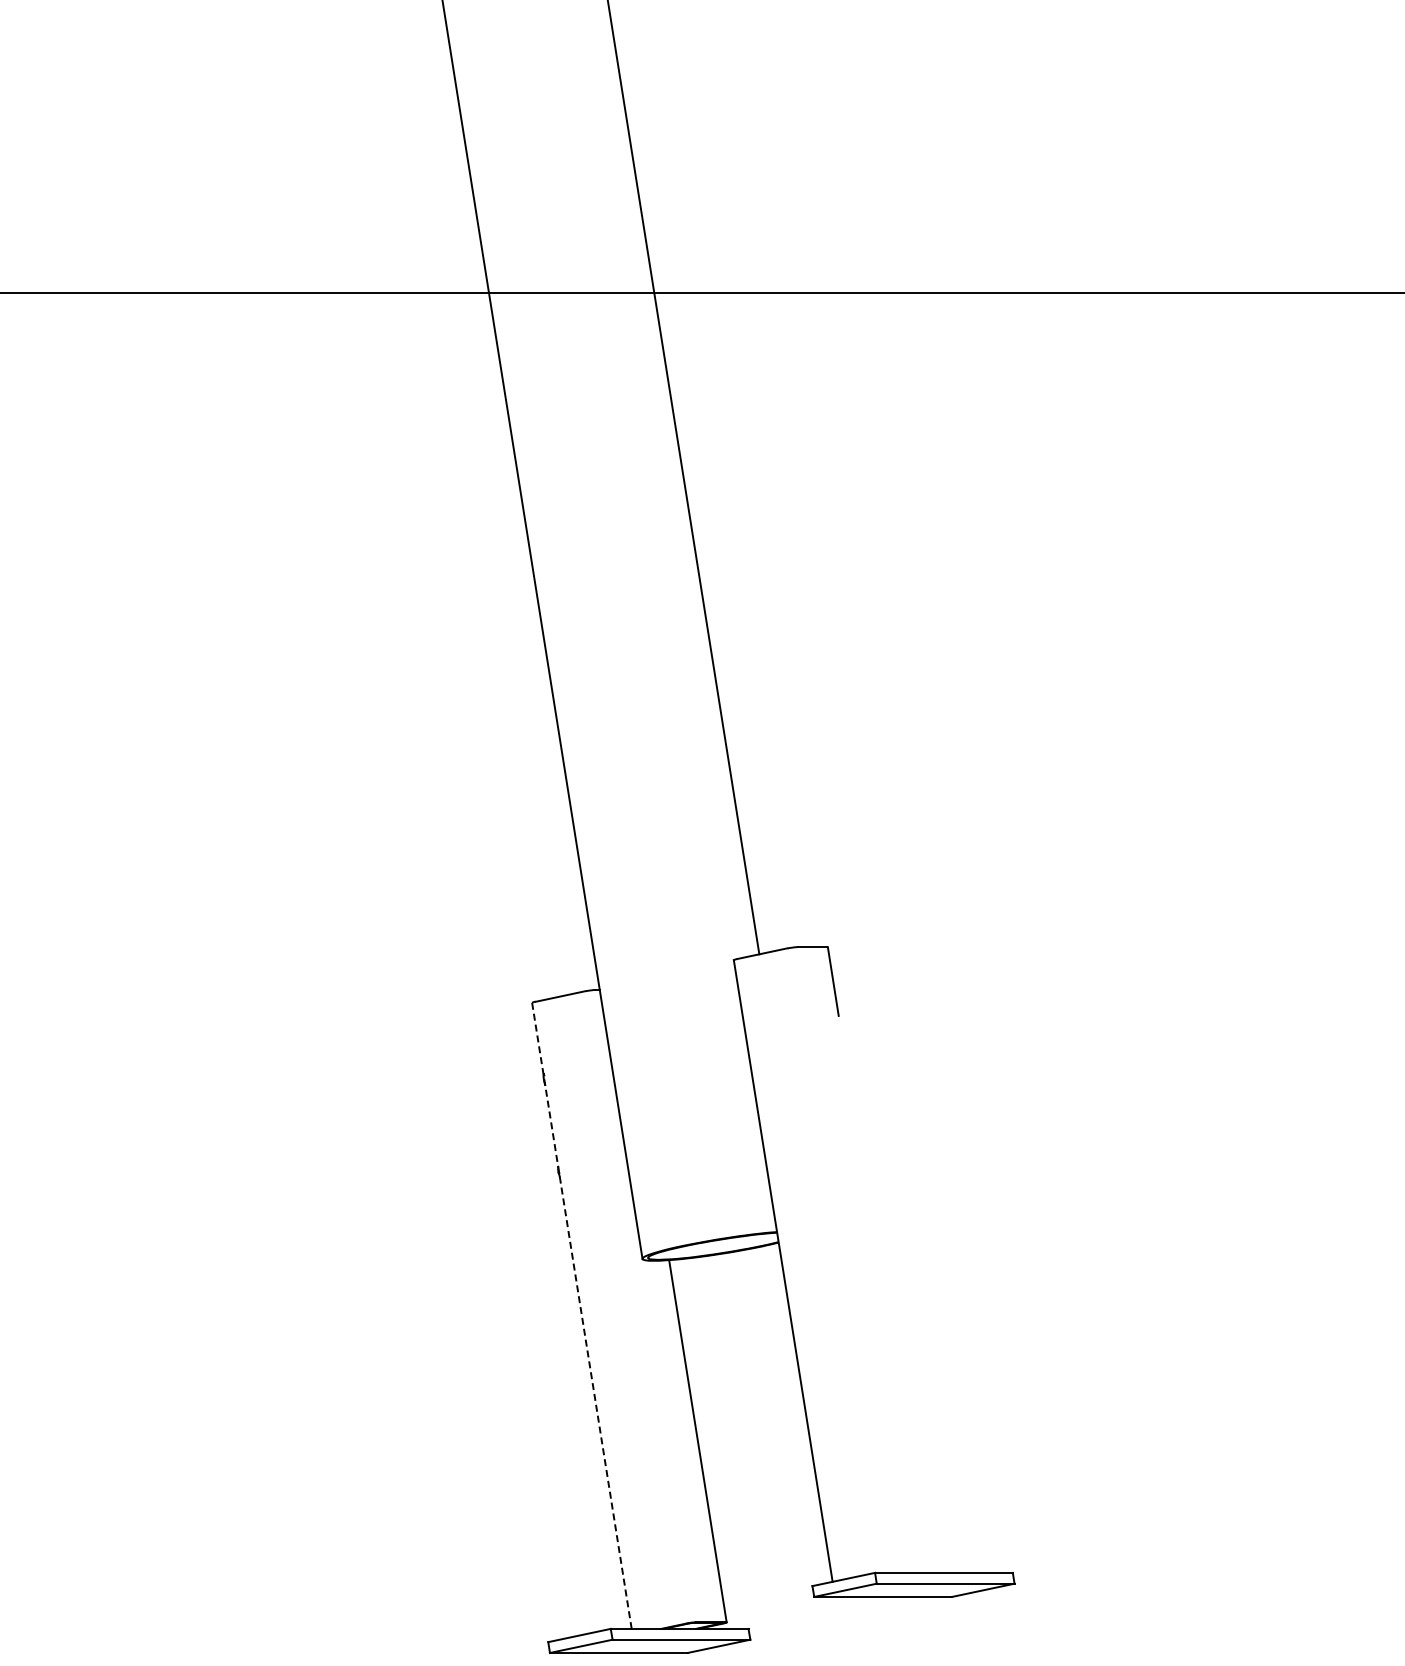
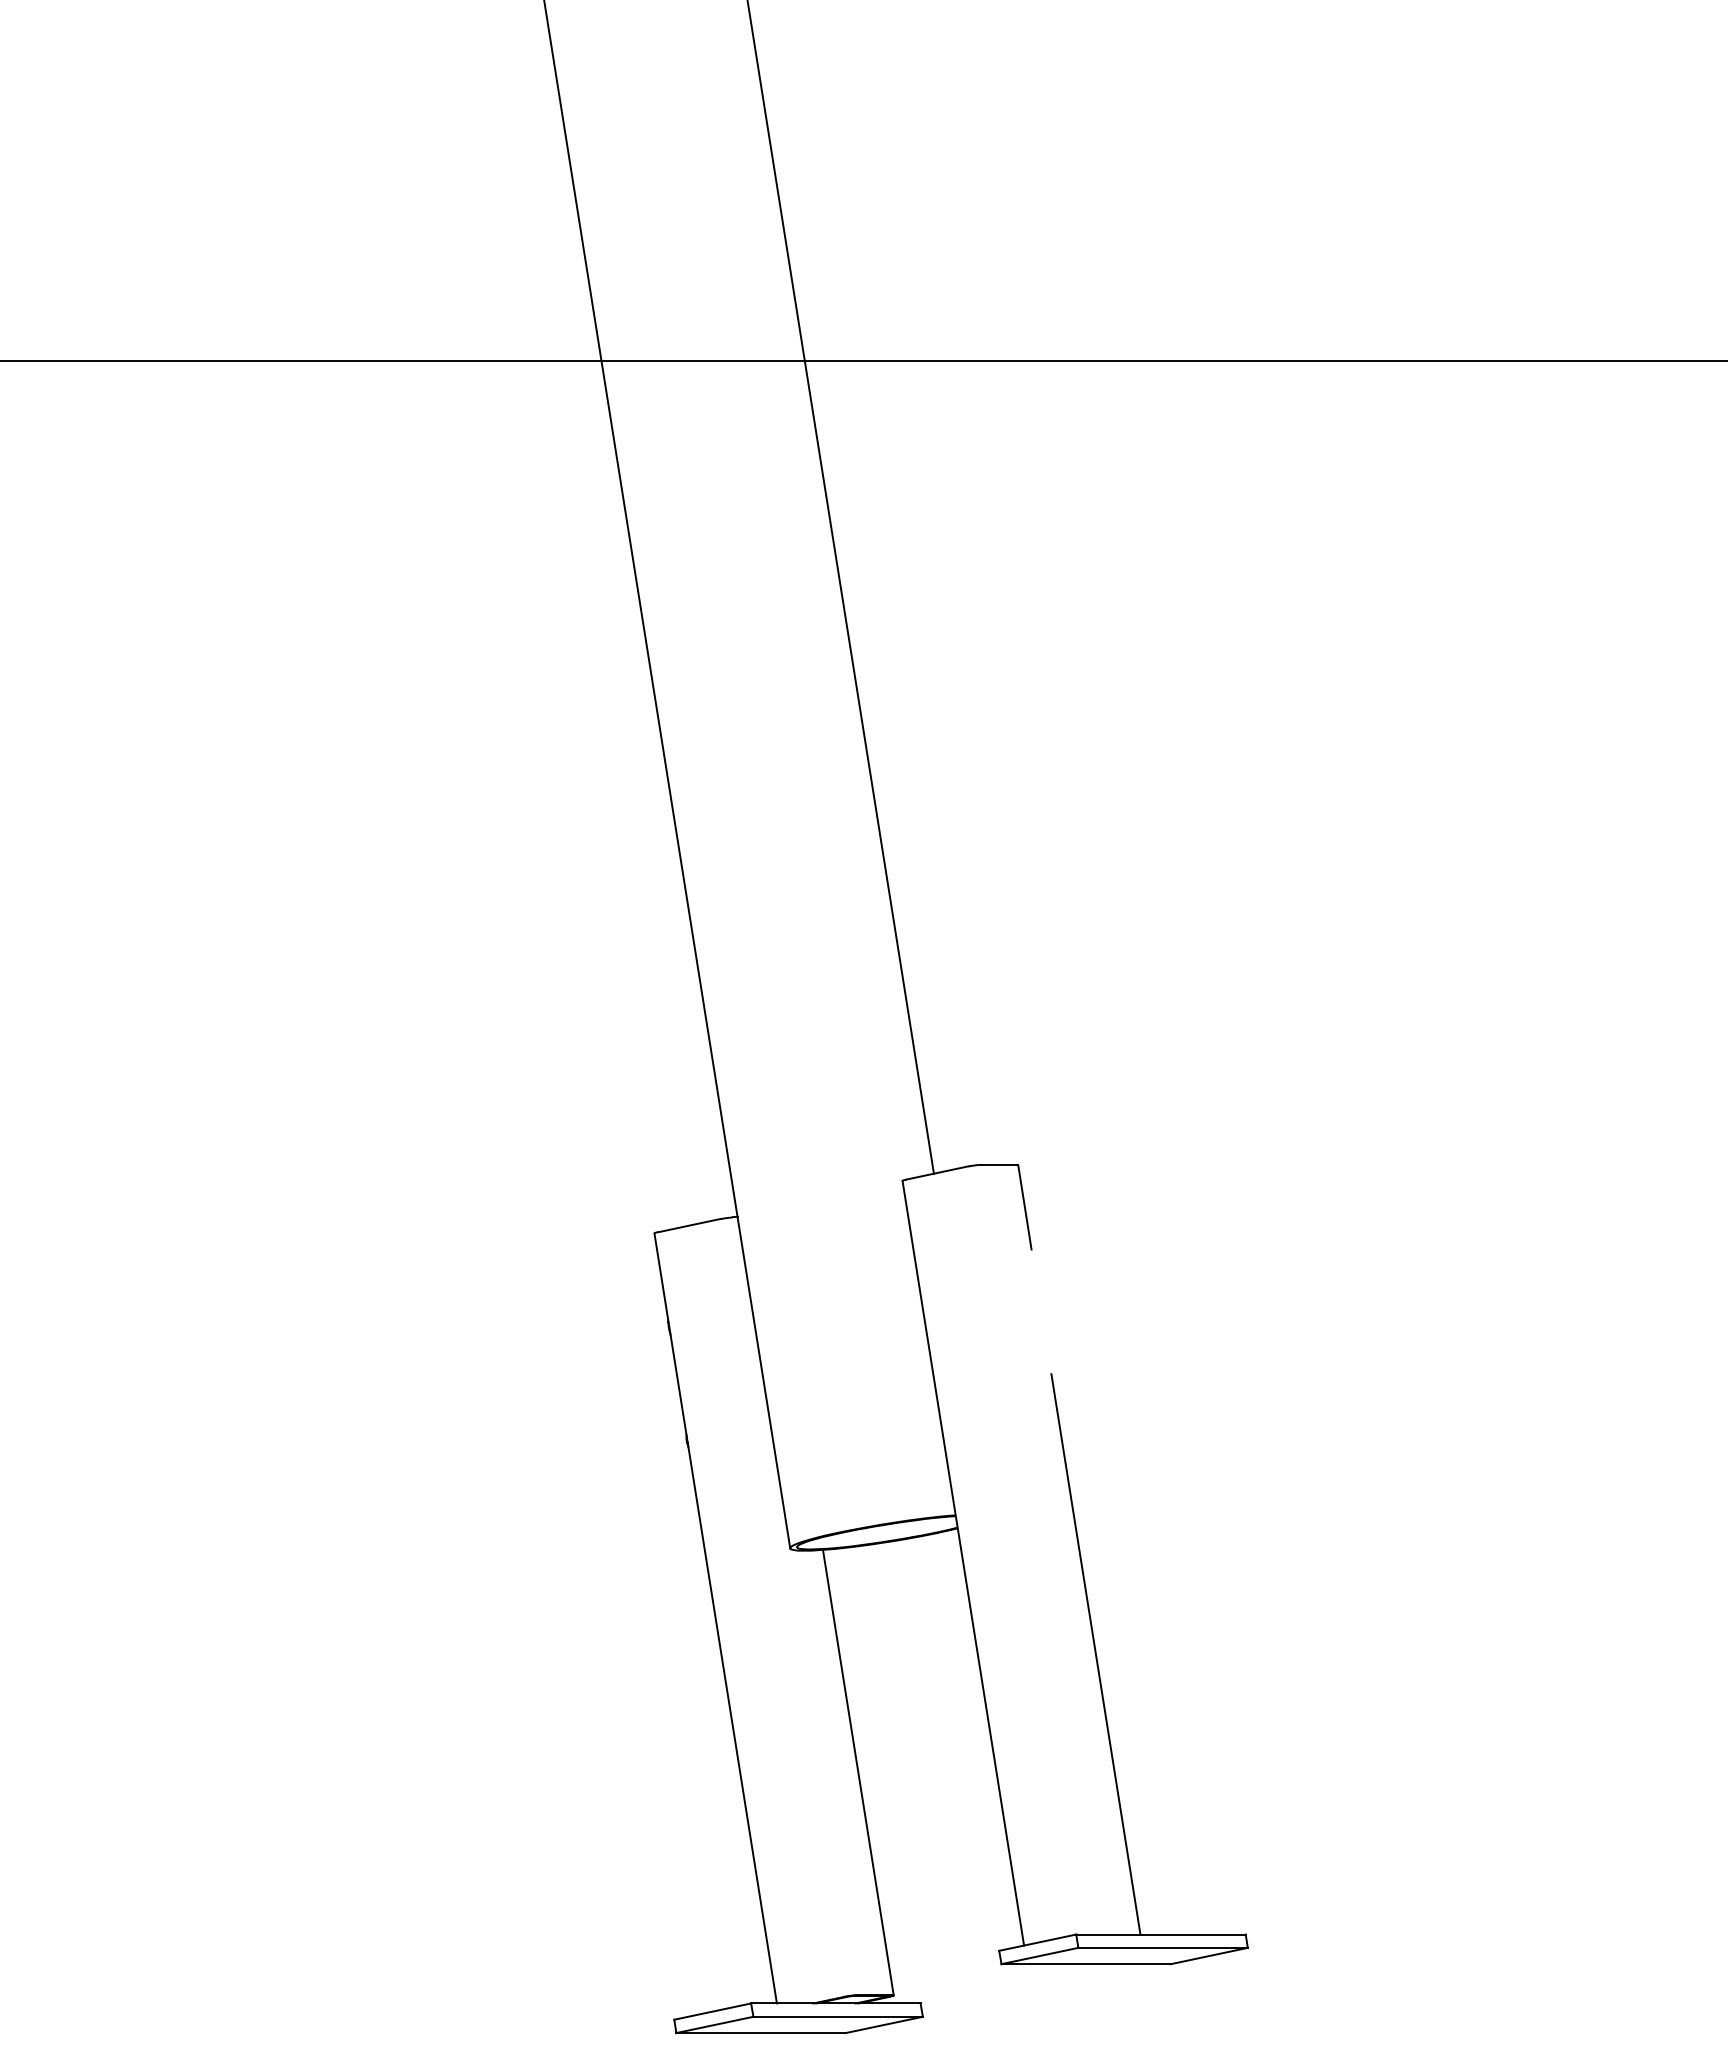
line: (581, 1315) -> (715, 1617), dashed -> solid
line: (890, 1344) -> (1095, 1653), added

